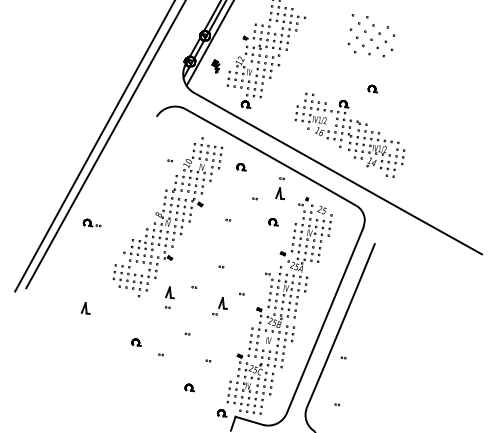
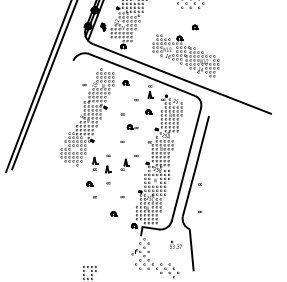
part: (91, 222) -> (132, 126), moved
part: (86, 308) -> (108, 169), moved
part: (136, 341) -> (89, 183), moved

